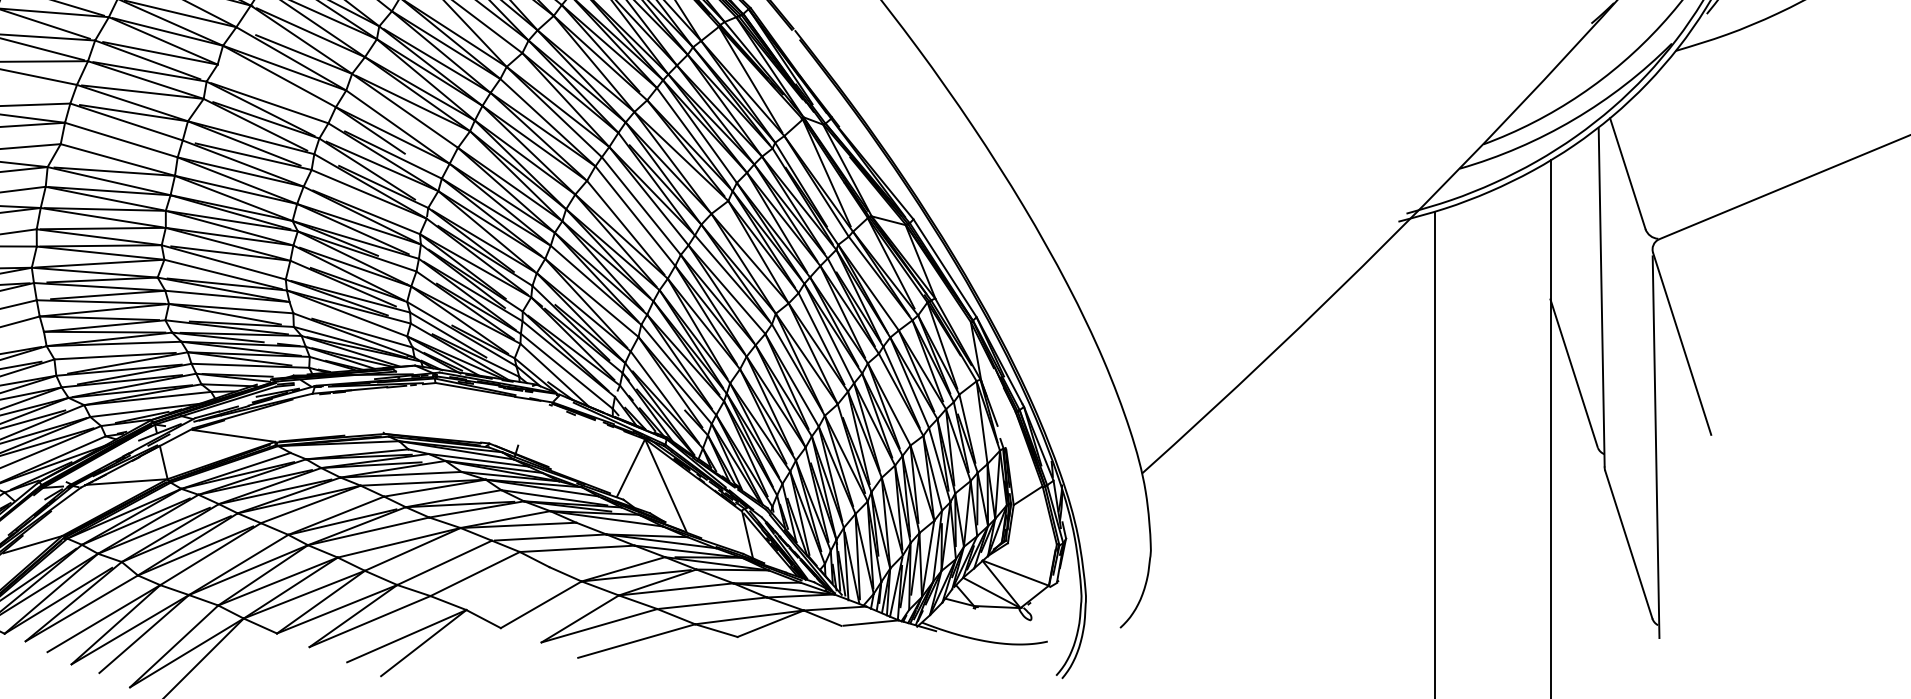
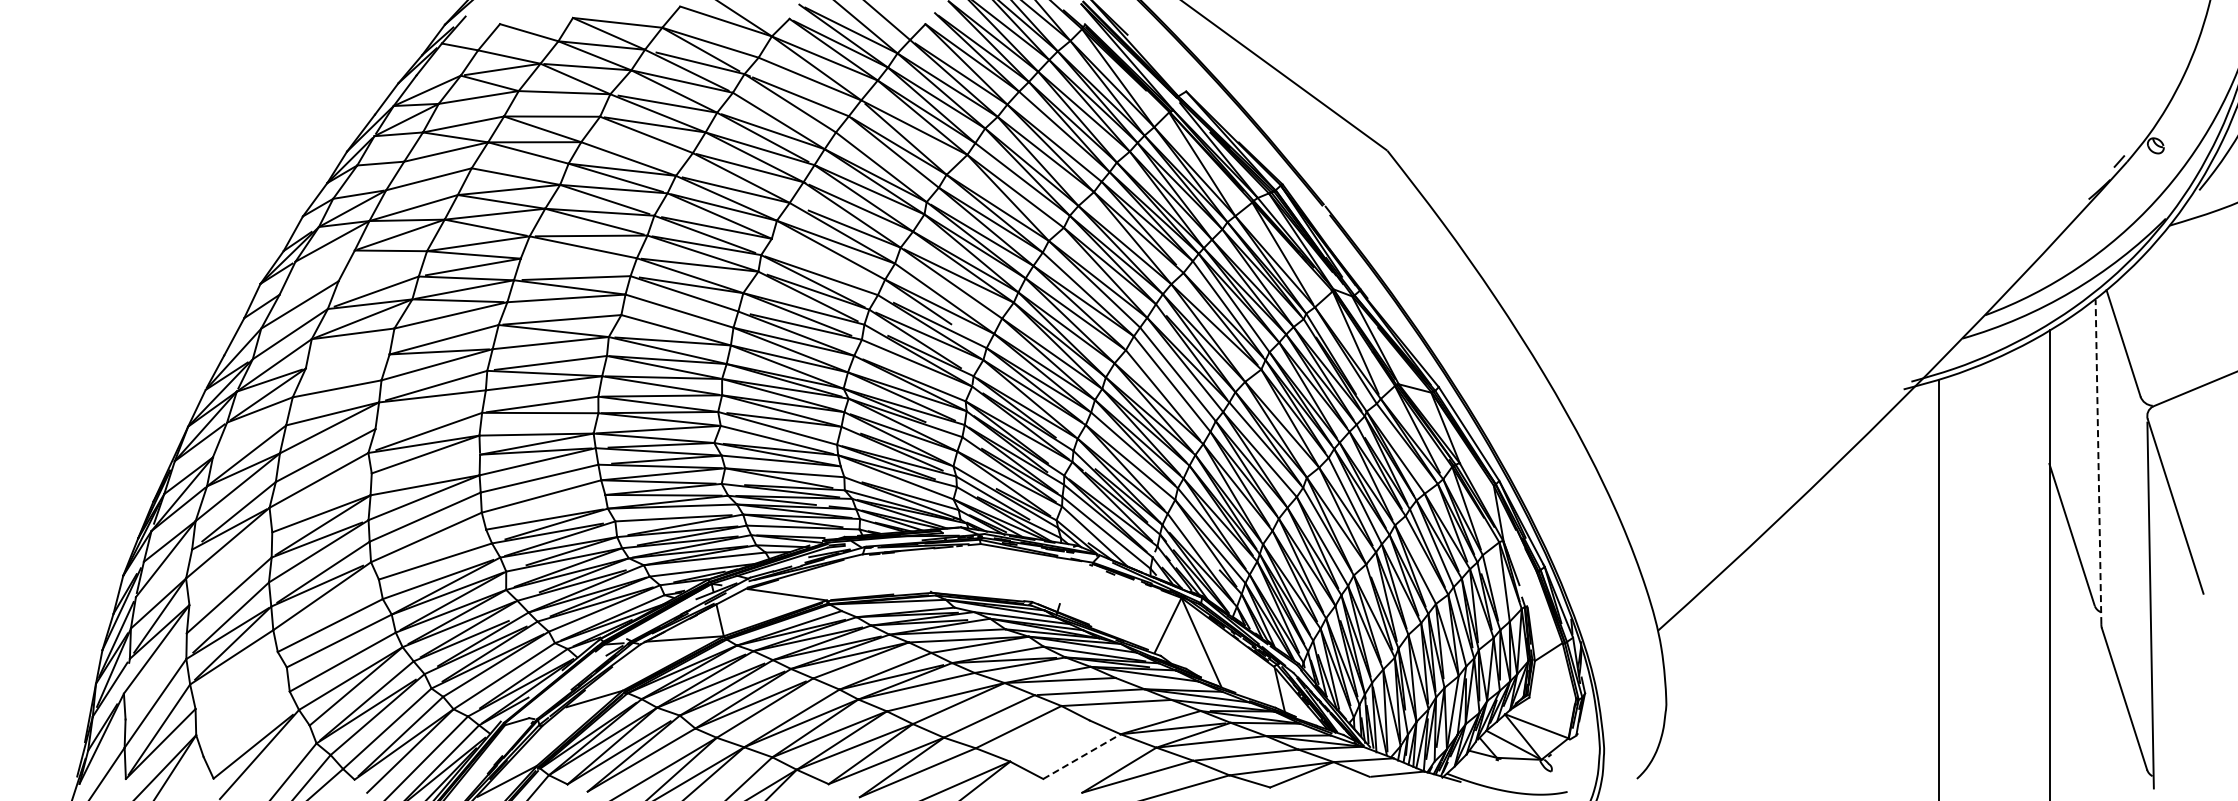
line: (1601, 296) -> (2098, 461), solid -> dashed
line: (540, 604) -> (1081, 756), solid -> dashed

